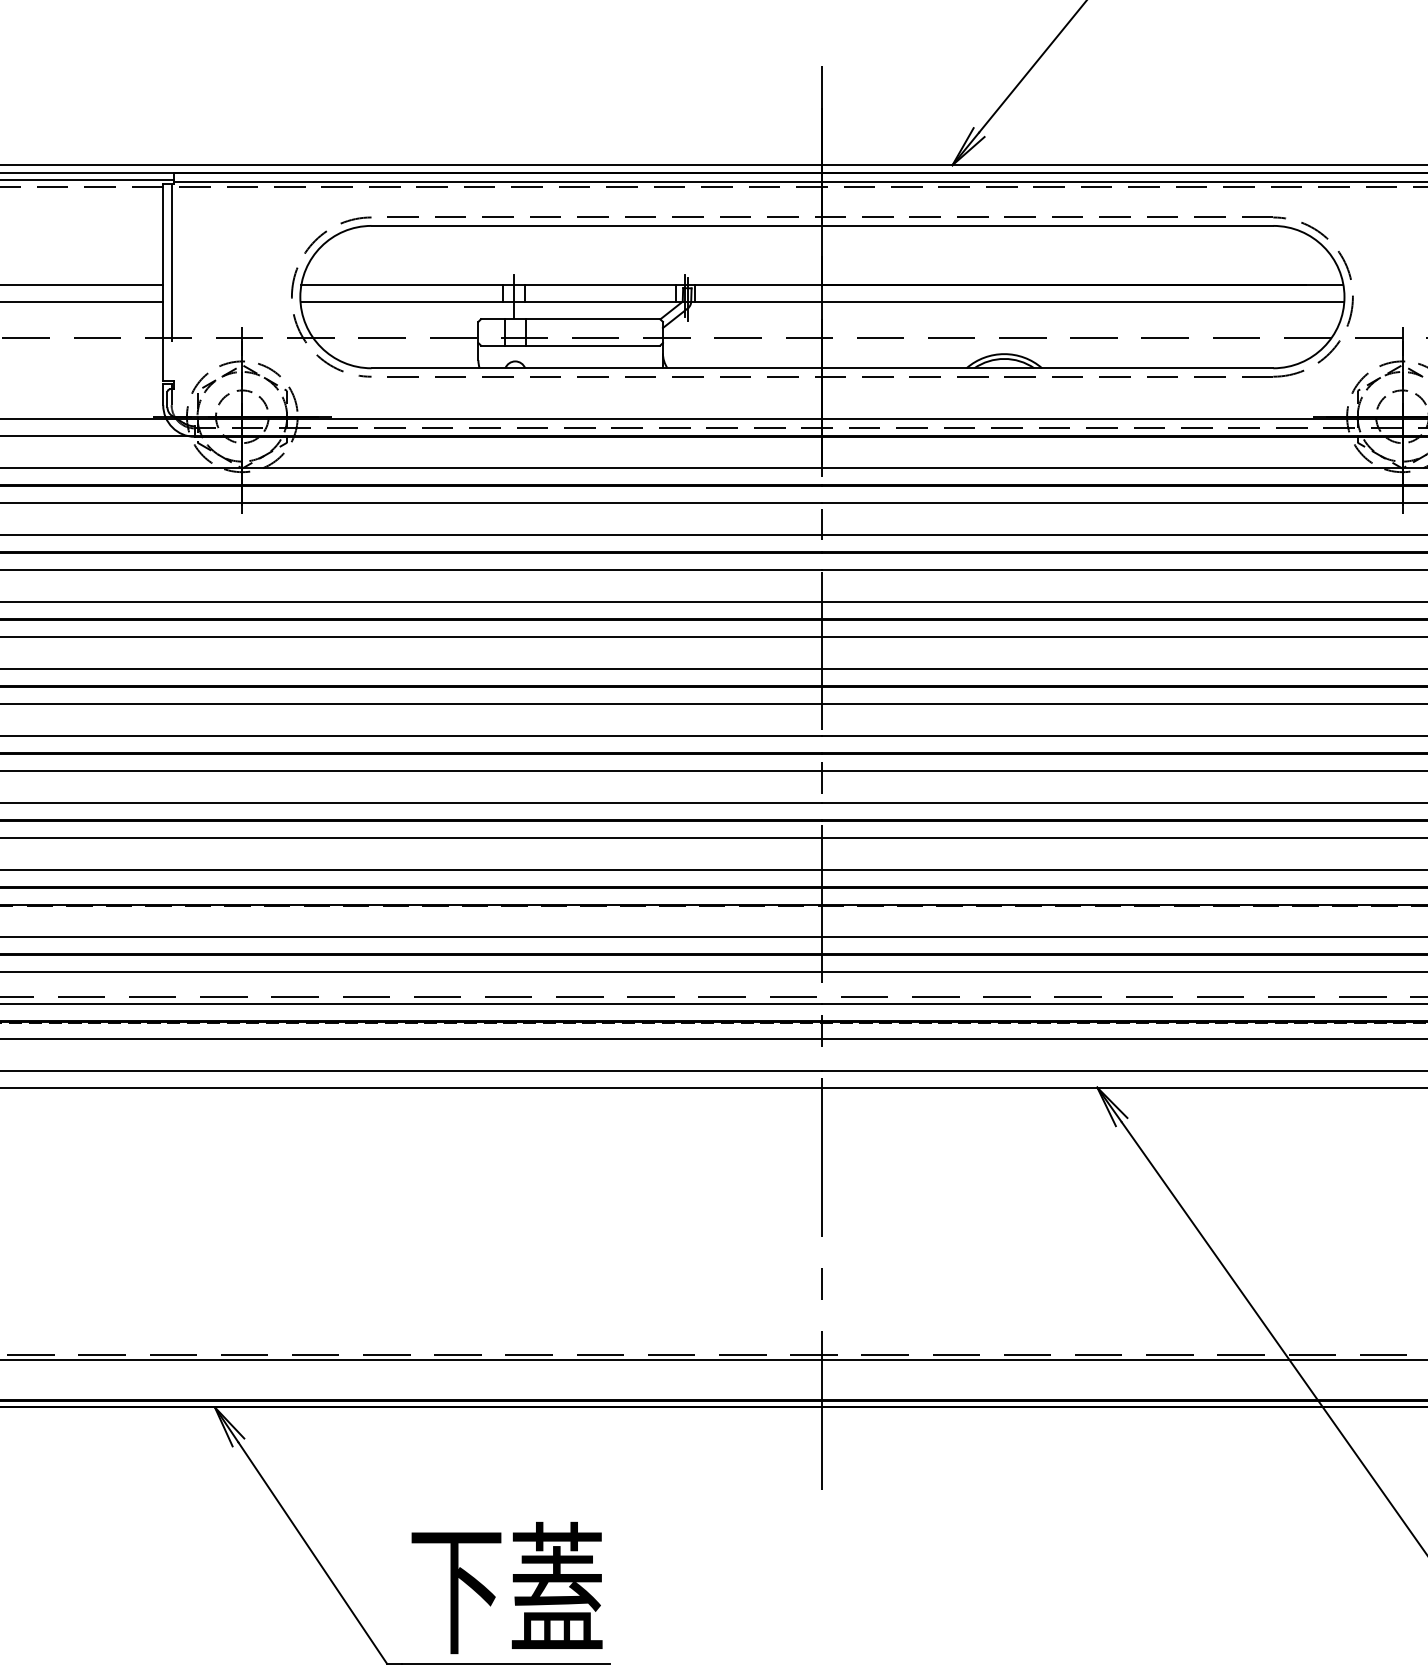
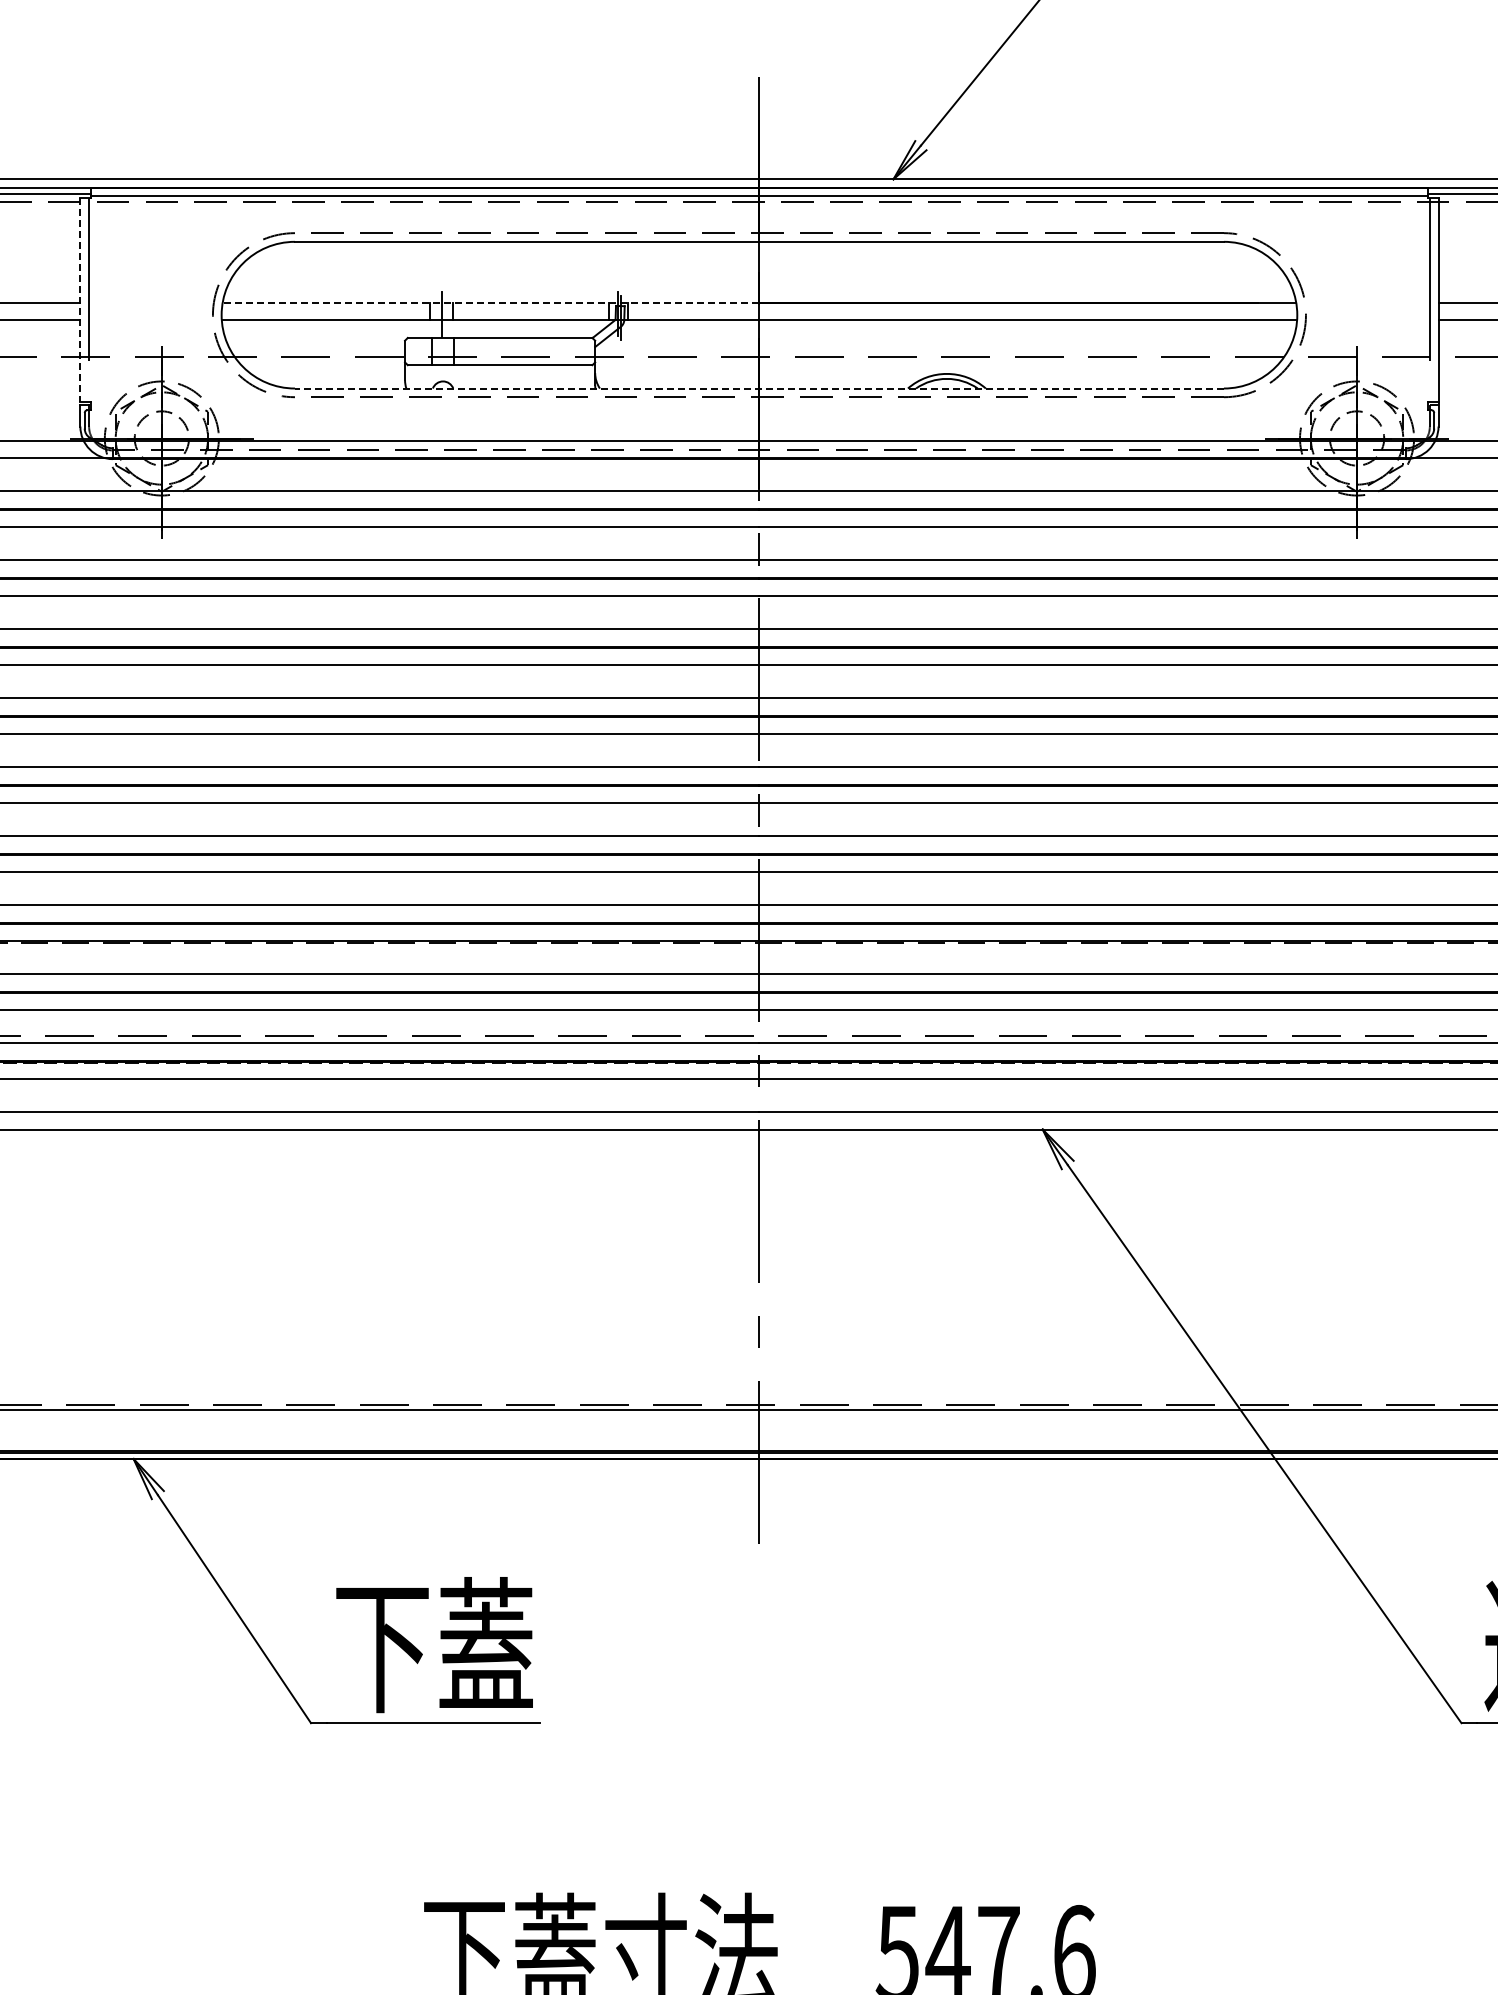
line: (163, 282) -> (80, 300), solid -> dashed
line: (561, 284) -> (490, 302), solid -> dashed
line: (821, 368) -> (758, 388), solid -> dashed

